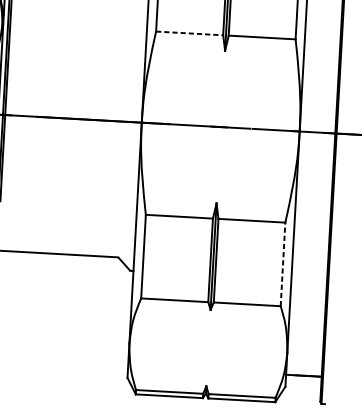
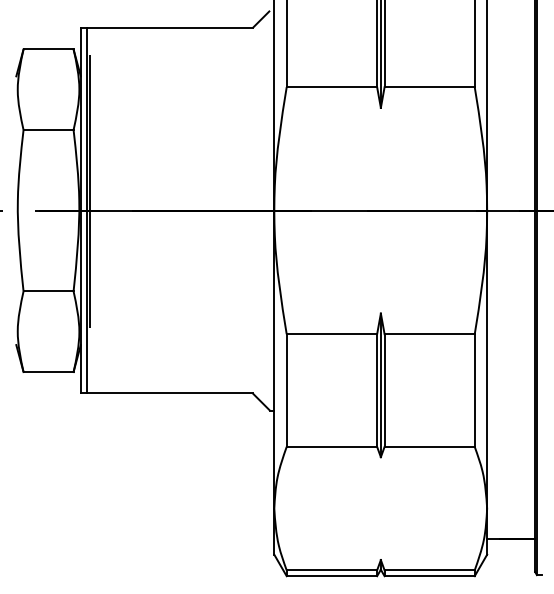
line: (190, 33) -> (332, 87), dashed -> solid
line: (282, 264) -> (474, 390), dashed -> solid

